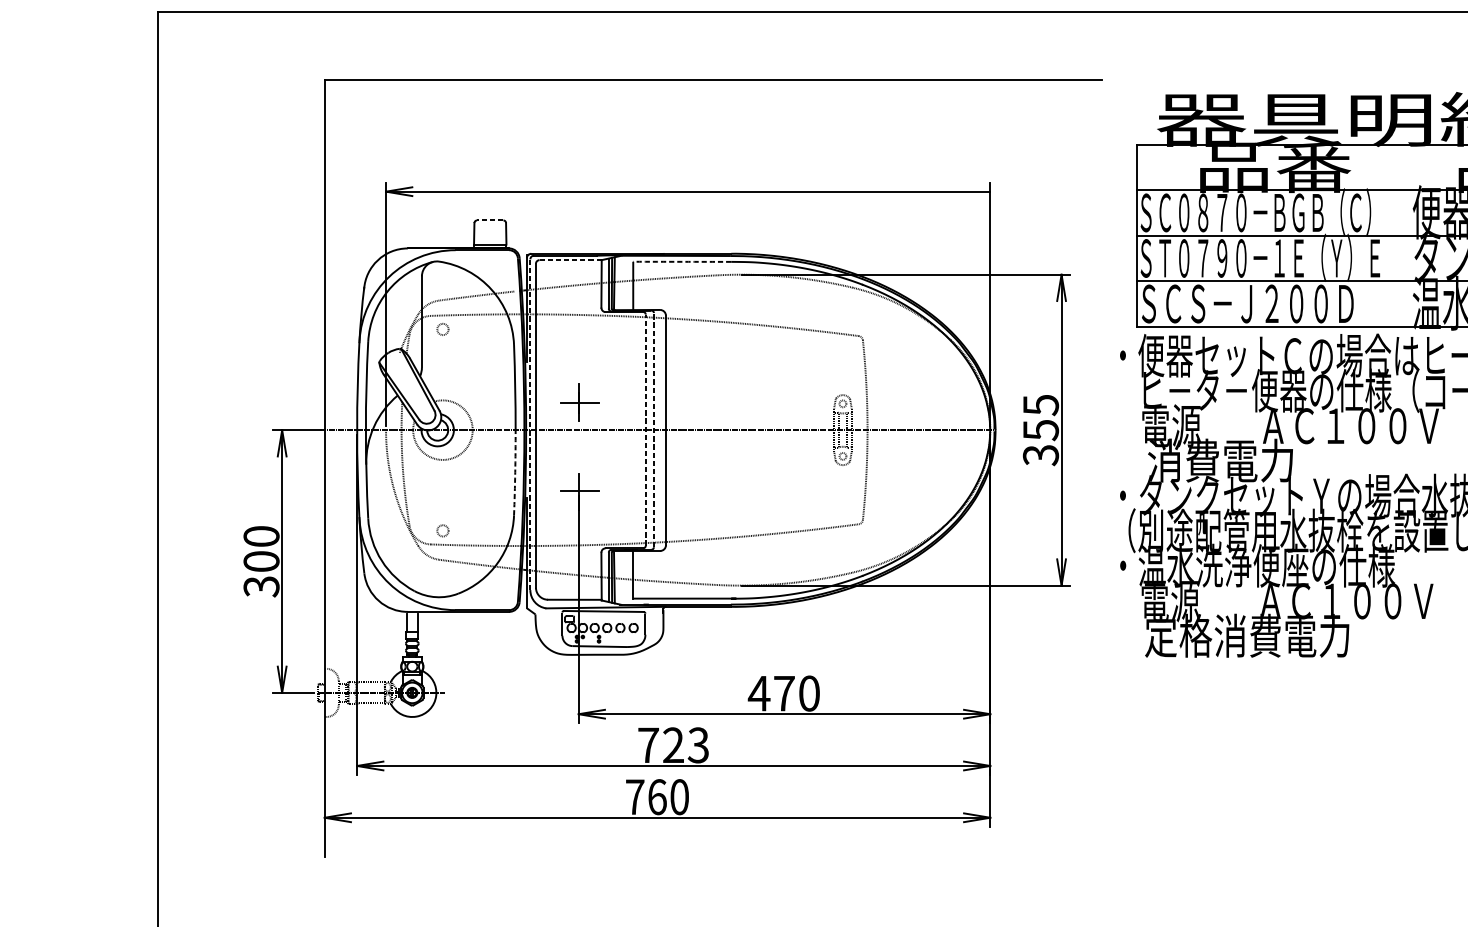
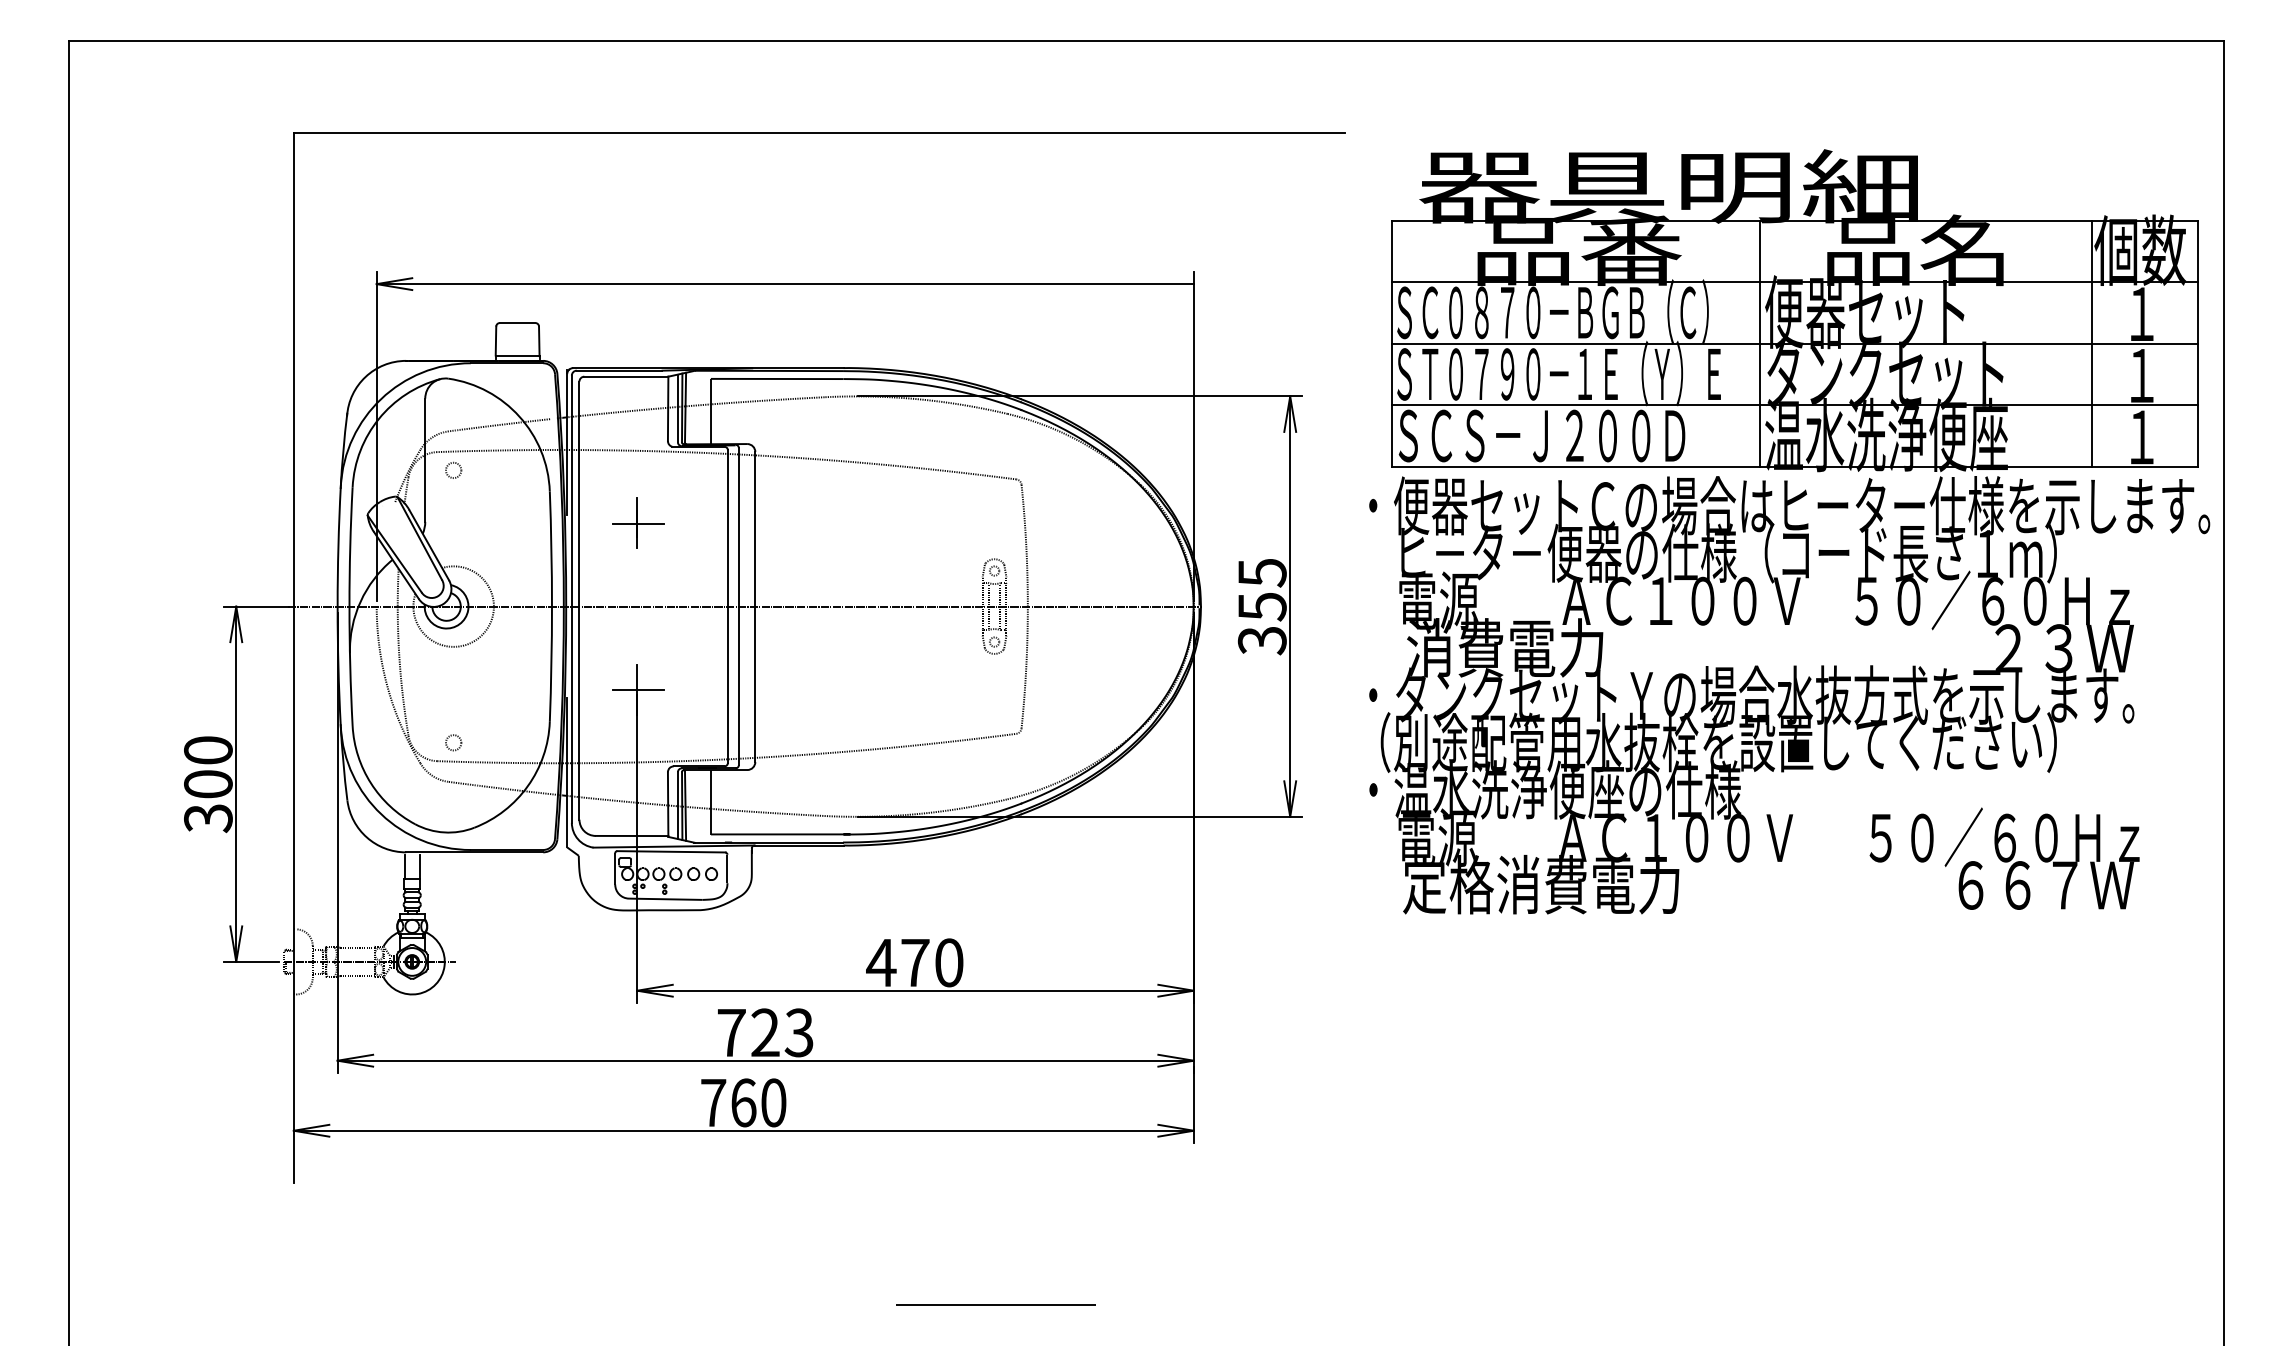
line: (490, 220) -> (517, 323), dashed -> solid
line: (1408, 235) -> (1759, 343), added
line: (570, 259) -> (625, 376), dashed -> solid
arc: (682, 261) -> (777, 378), dashed -> solid
part: (579, 401) -> (638, 522), moved
line: (530, 424) -> (571, 599), dashed -> solid
line: (645, 430) -> (727, 606), dashed -> solid
line: (653, 430) -> (738, 606), dashed -> solid
arc: (515, 472) -> (551, 664), dashed -> solid

